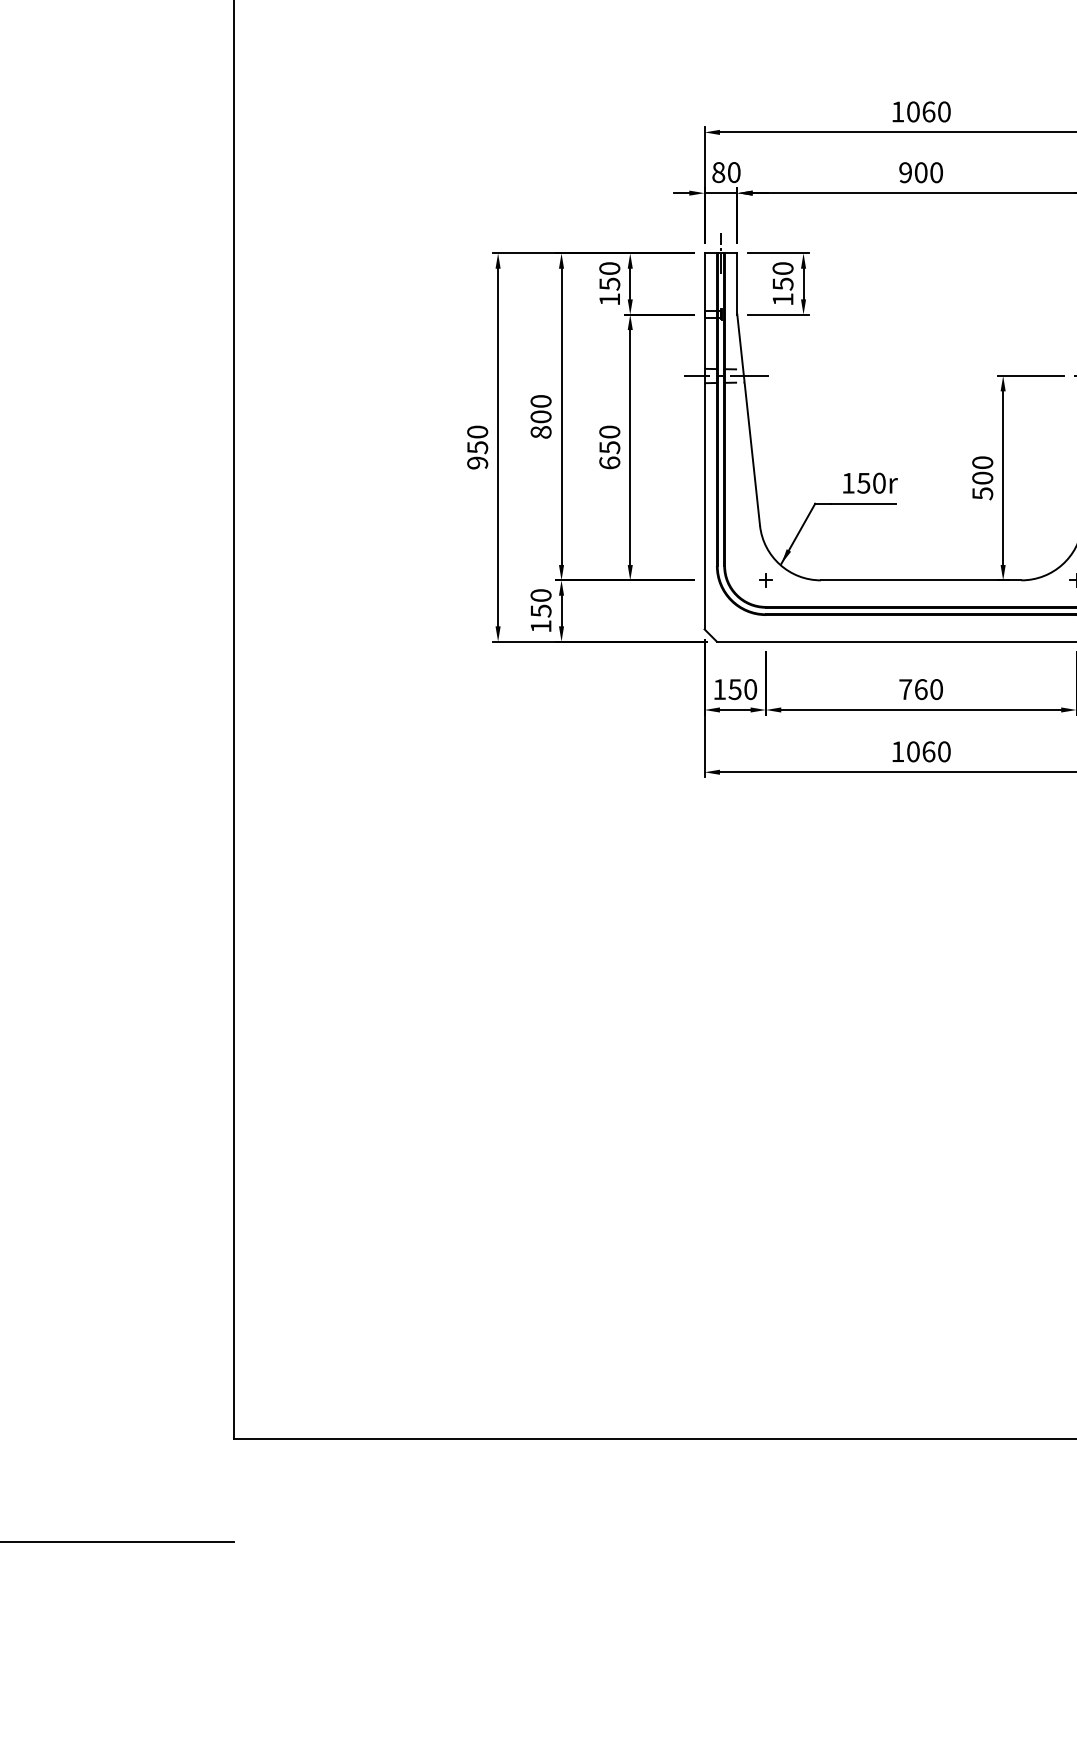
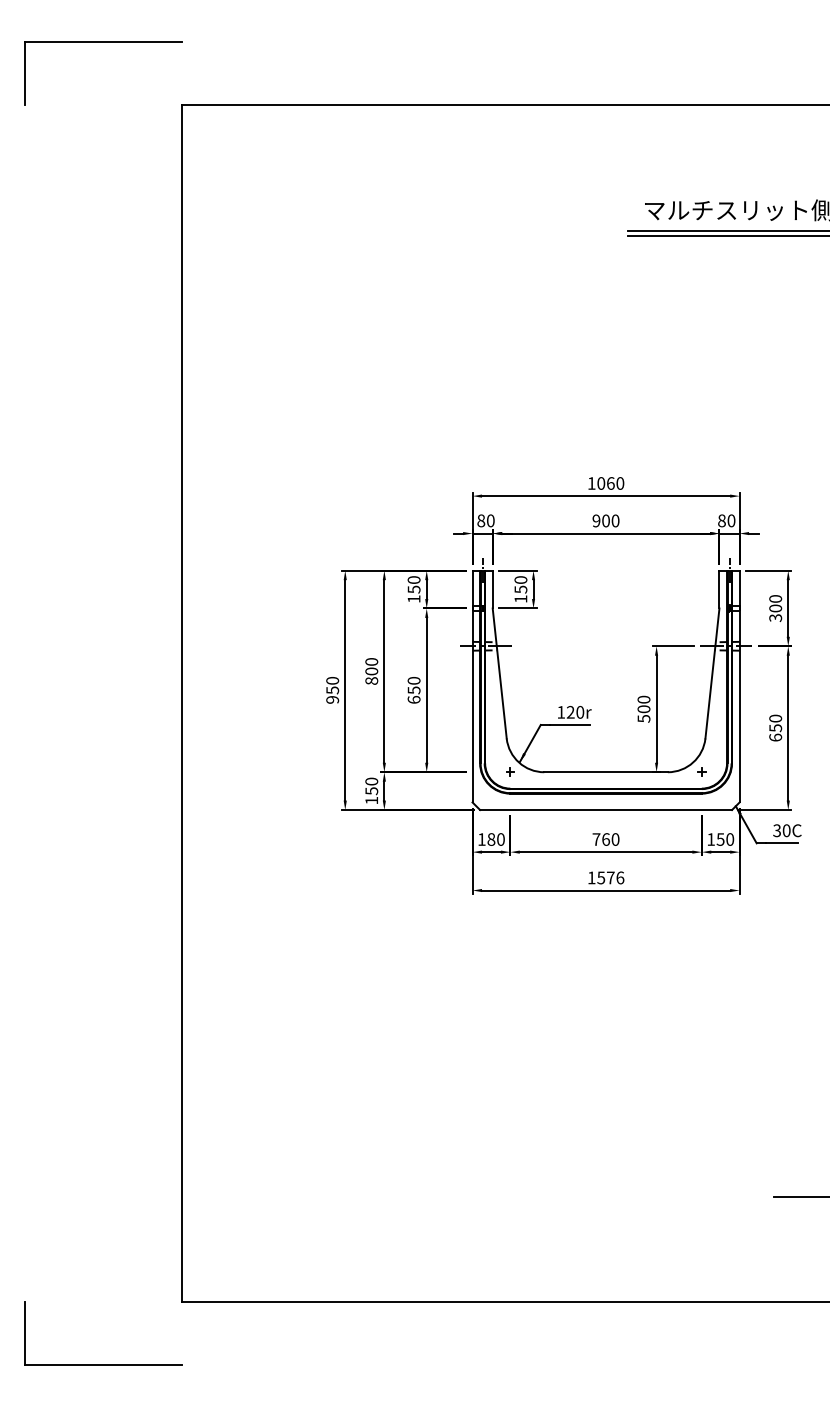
text: (863, 481) -> (570, 711), 150r -> 120r
text: (735, 689) -> (491, 839), 150 -> 180
text: (928, 751) -> (610, 877), 1060 -> 1576

